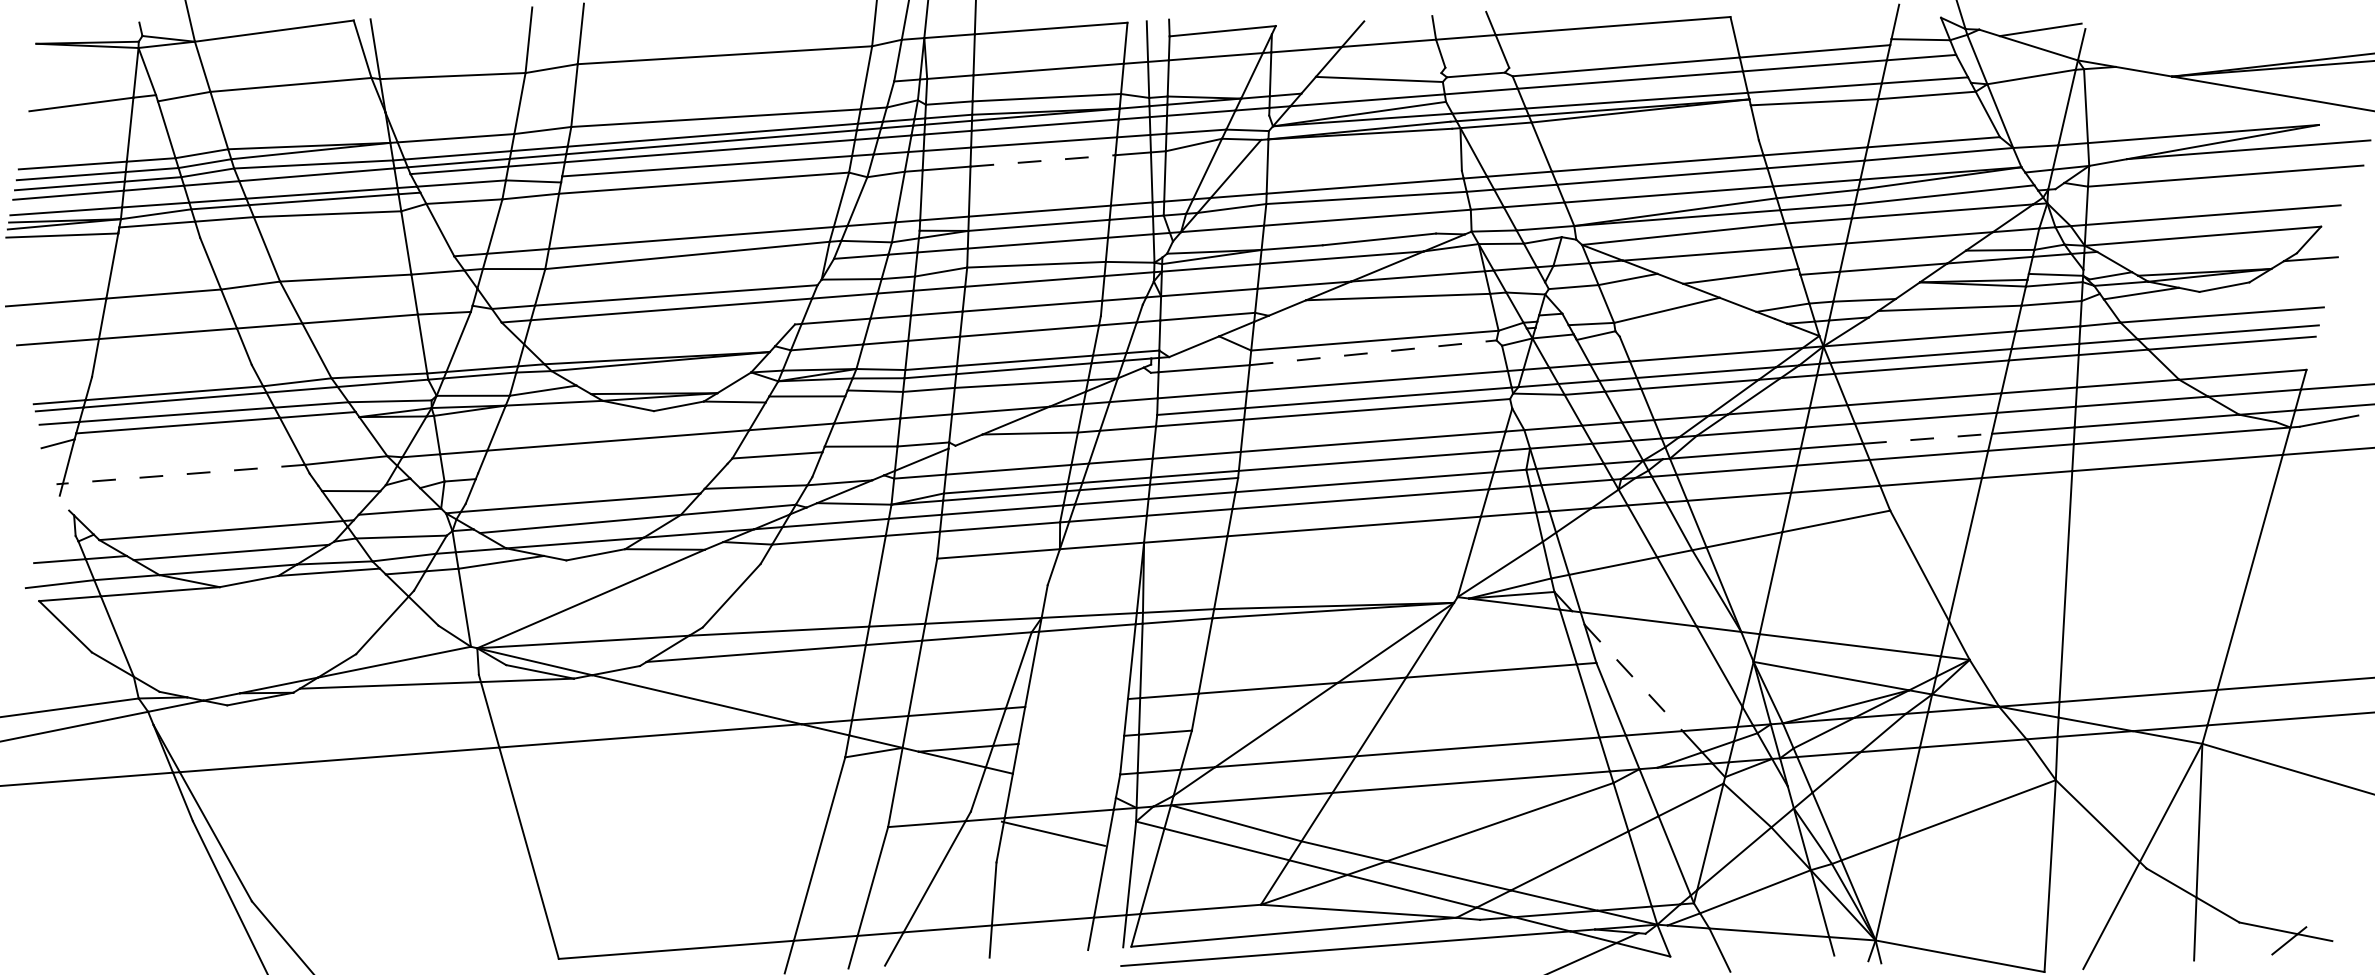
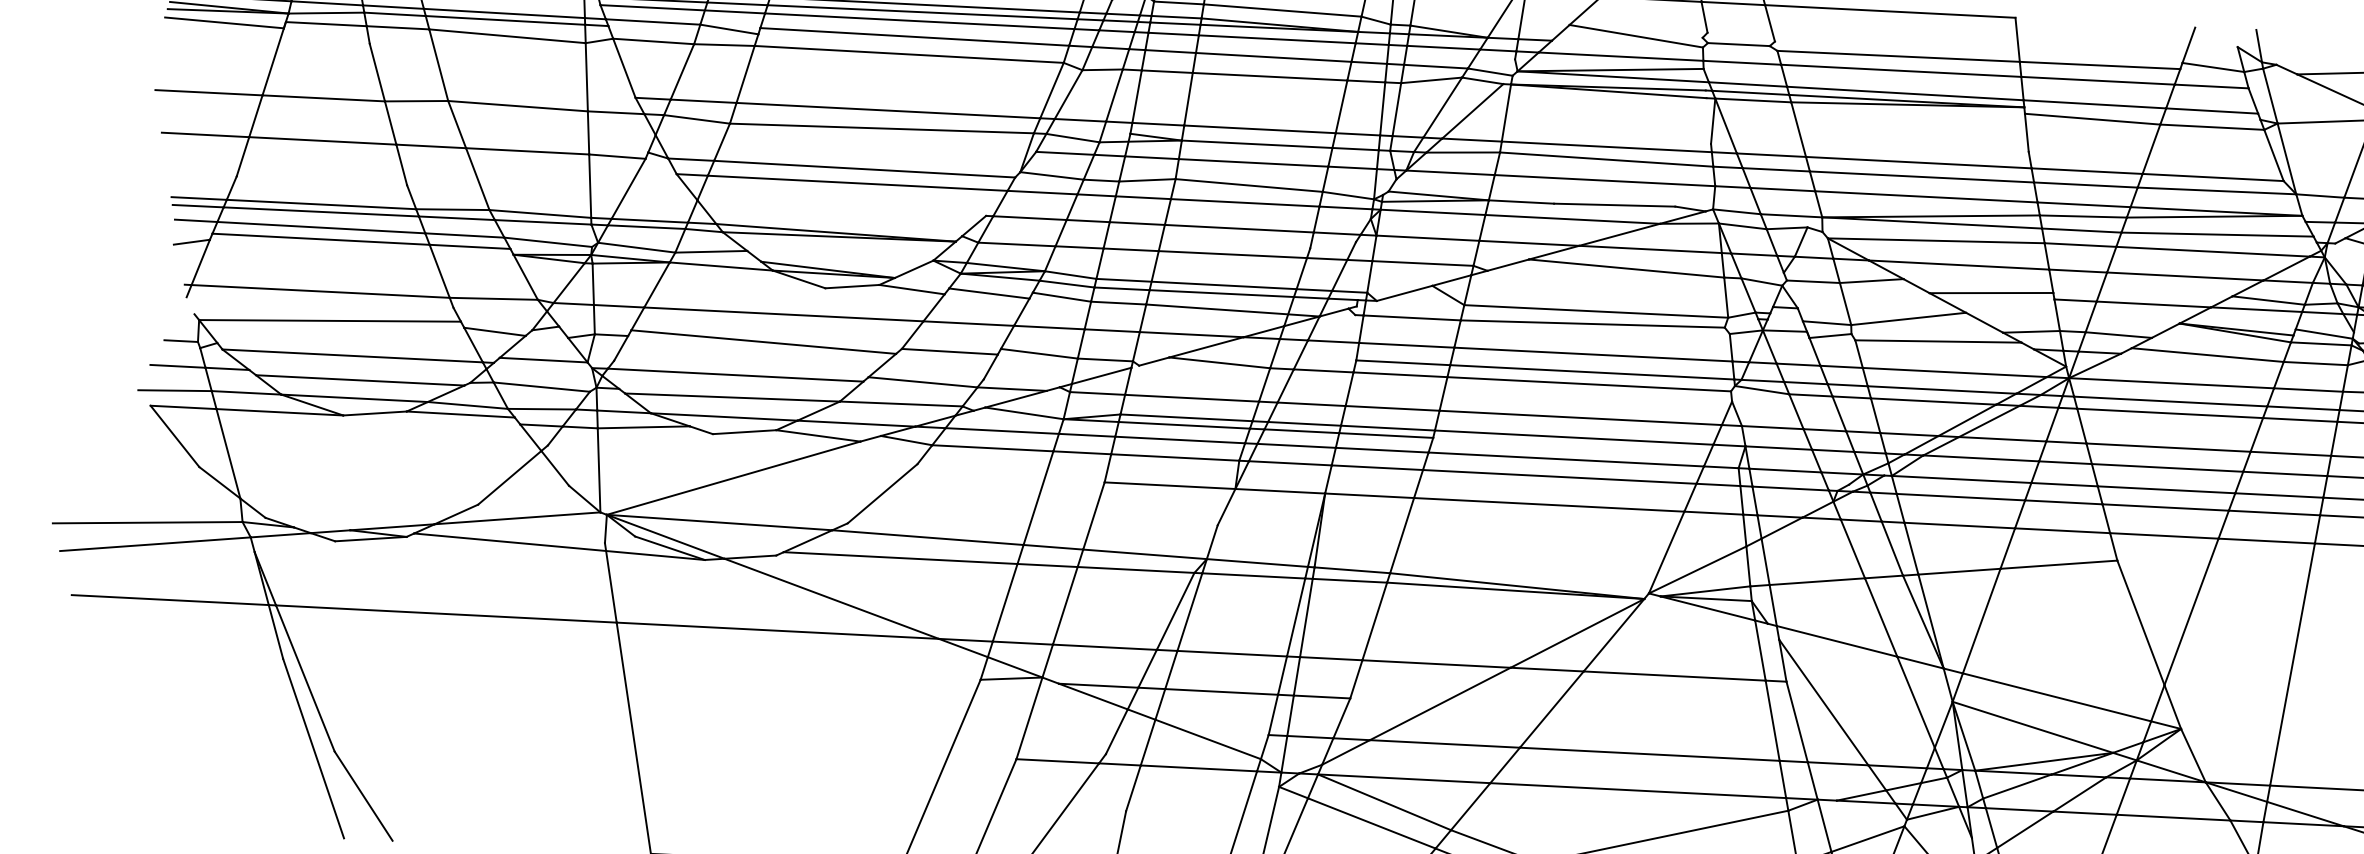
line: (1042, 160) -> (1269, 76), dashed -> solid
line: (1696, 327) -> (1937, 341), added
line: (1373, 352) -> (1593, 323), dashed -> solid
line: (1927, 438) -> (2166, 489), dashed -> solid
line: (602, 468) -> (763, 341), added
line: (180, 474) -> (316, 291), dashed -> solid
line: (196, 500) -> (330, 320), added
line: (59, 537) -> (180, 341), added
line: (1633, 678) -> (1823, 703), dashed -> solid
line: (1076, 702) -> (1232, 653), added
line: (1071, 739) -> (1221, 691), added
line: (1052, 833) -> (1207, 739), moved

